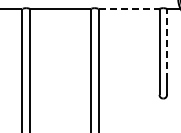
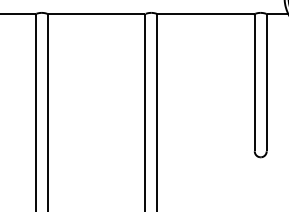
line: (129, 8) -> (206, 13), dashed -> solid
line: (167, 44) -> (267, 70), dashed -> solid

